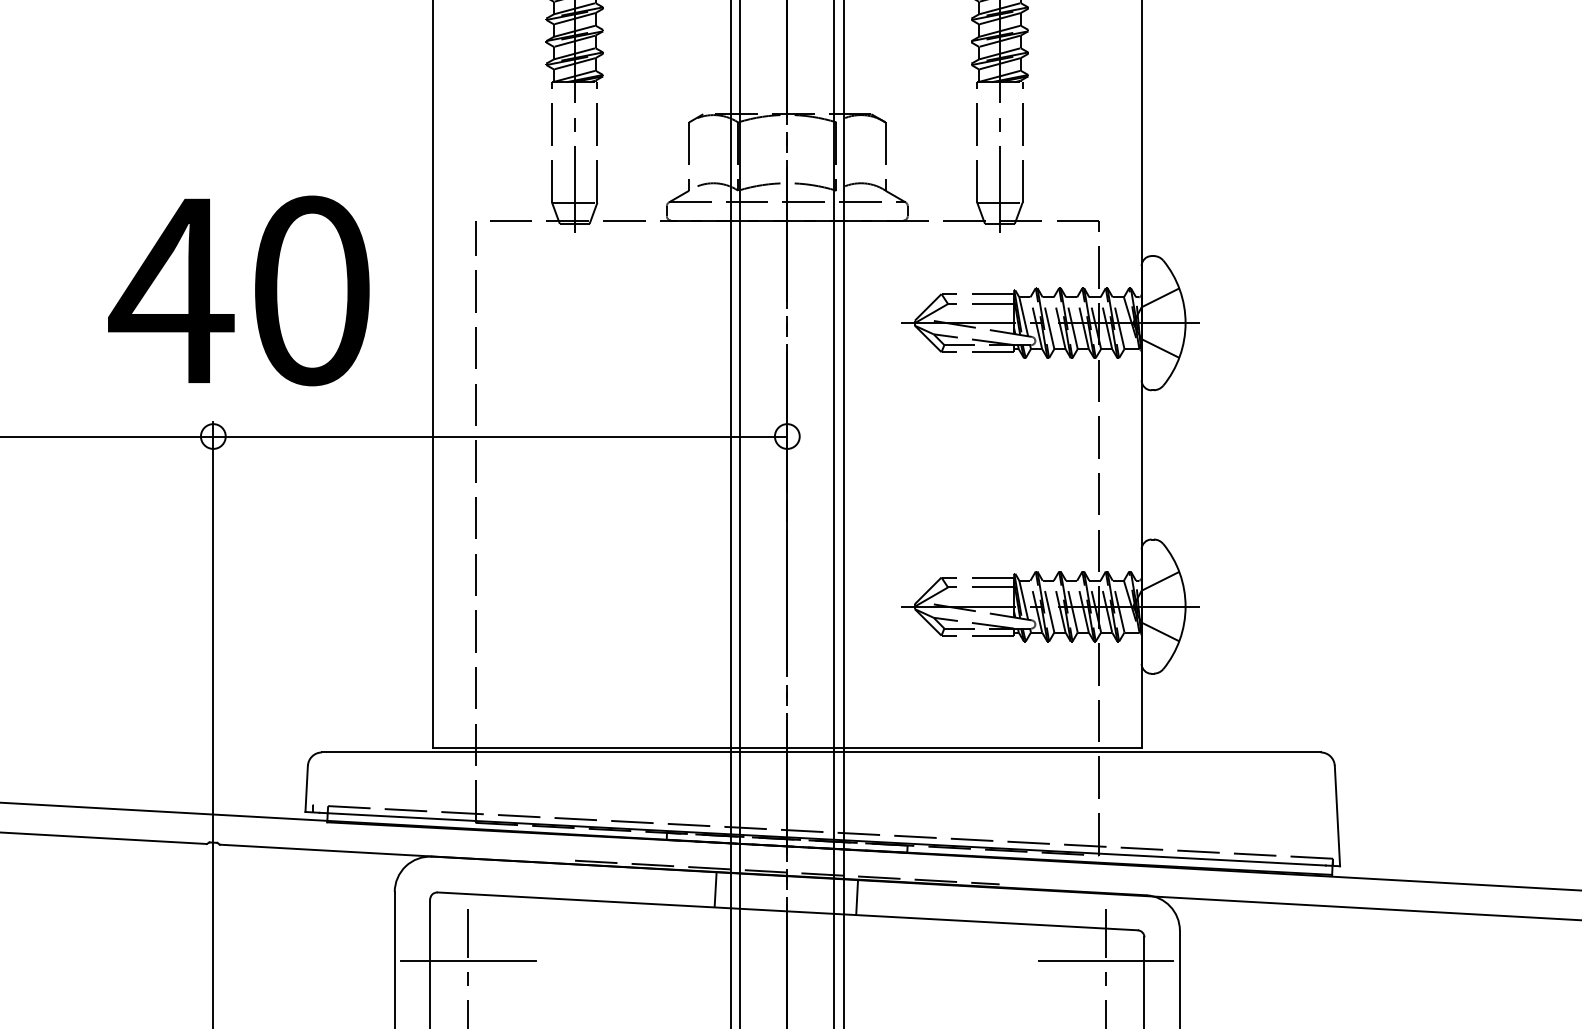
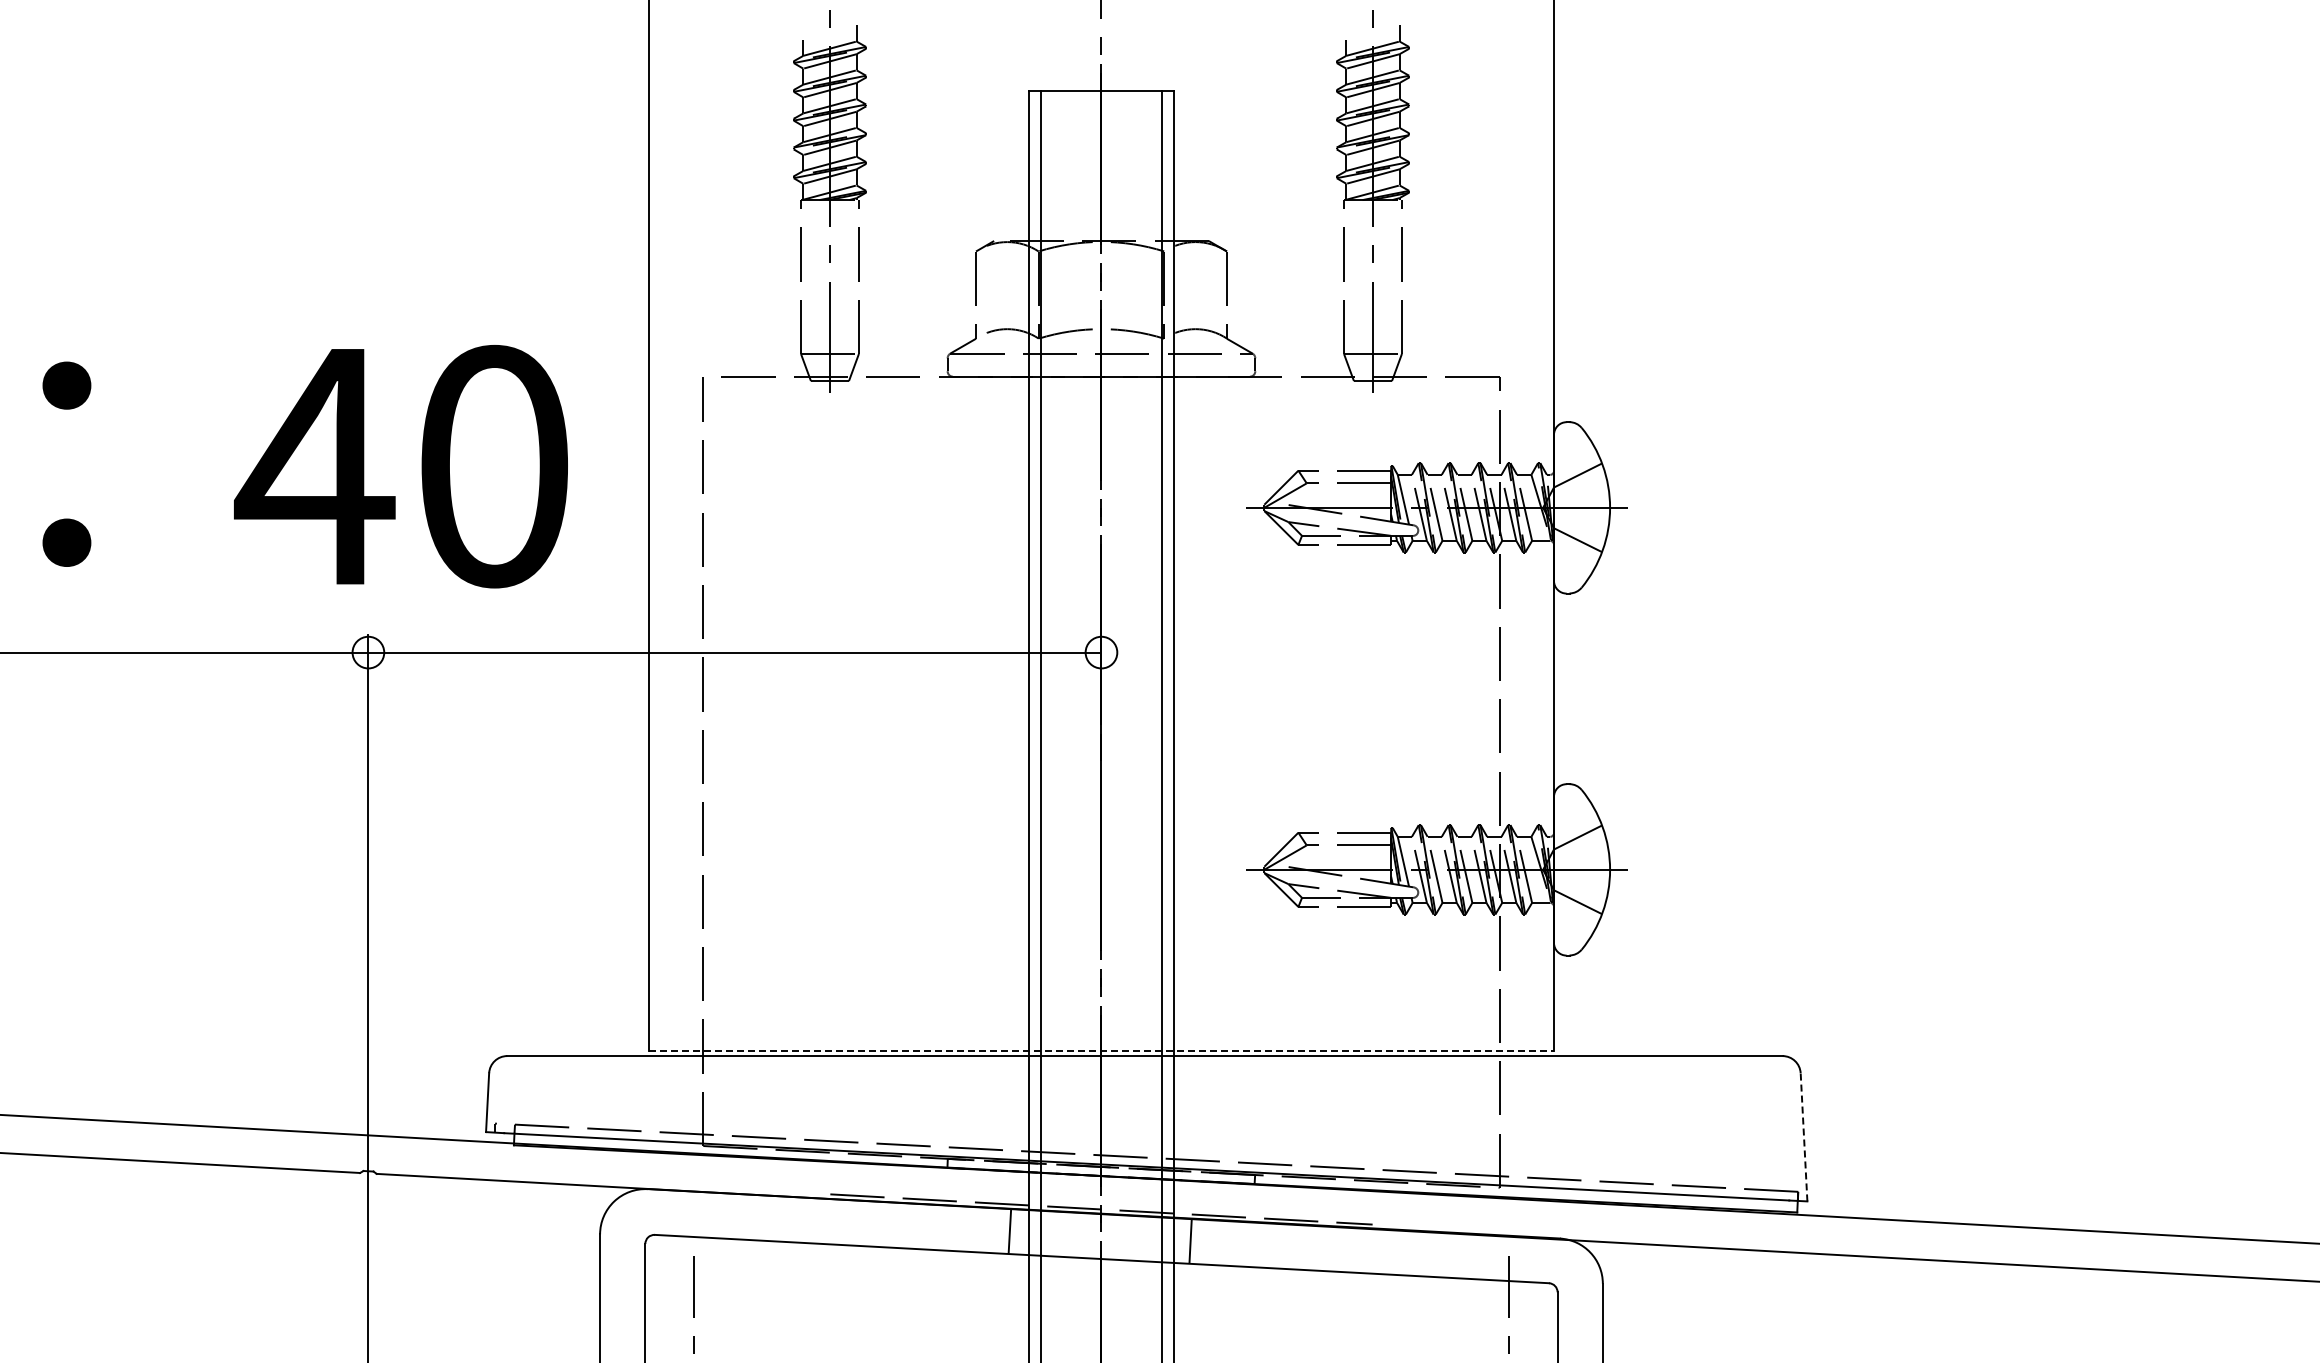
line: (787, 748) -> (1101, 1050), solid -> dashed
line: (1337, 815) -> (1804, 1136), solid -> dashed
line: (467, 961) -> (693, 1322), removed
line: (1106, 961) -> (1508, 1322), removed

